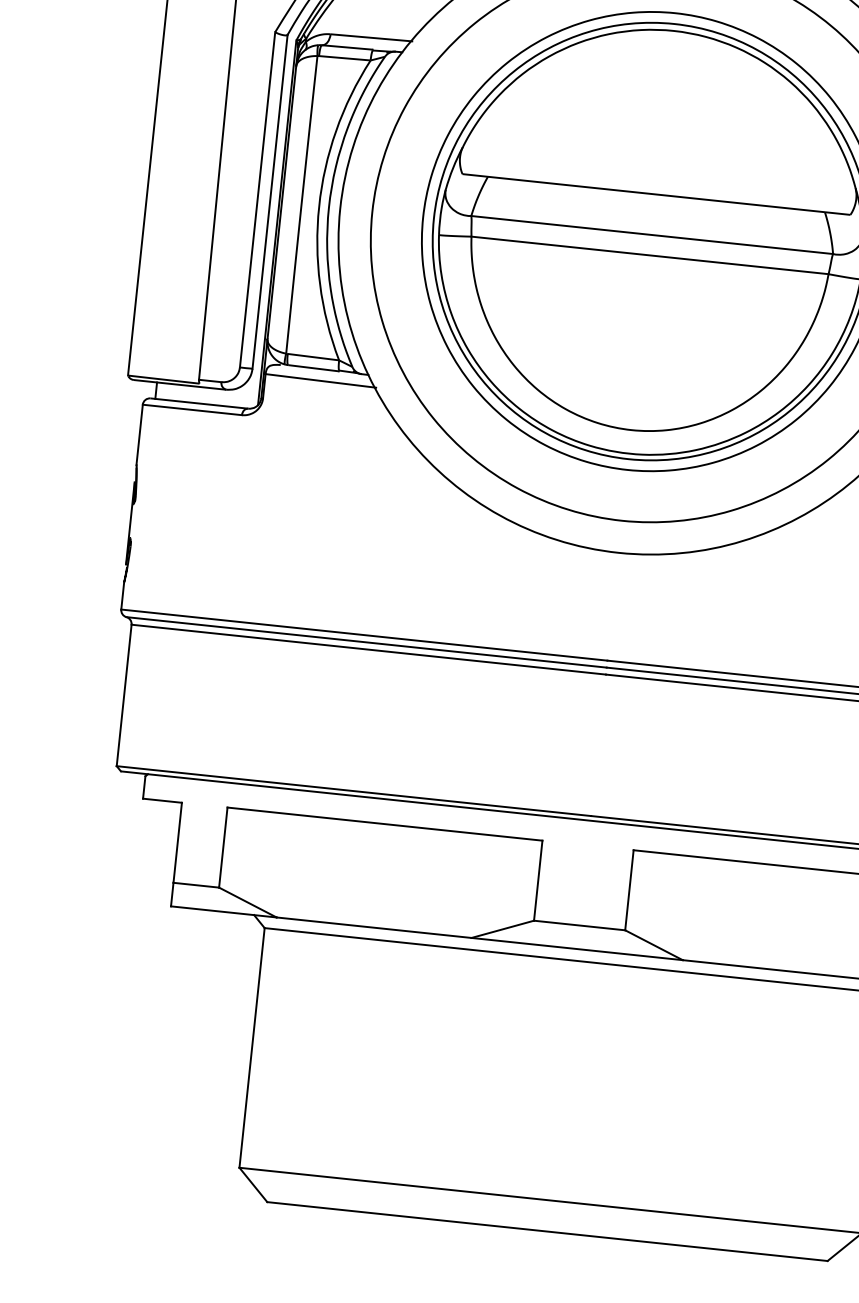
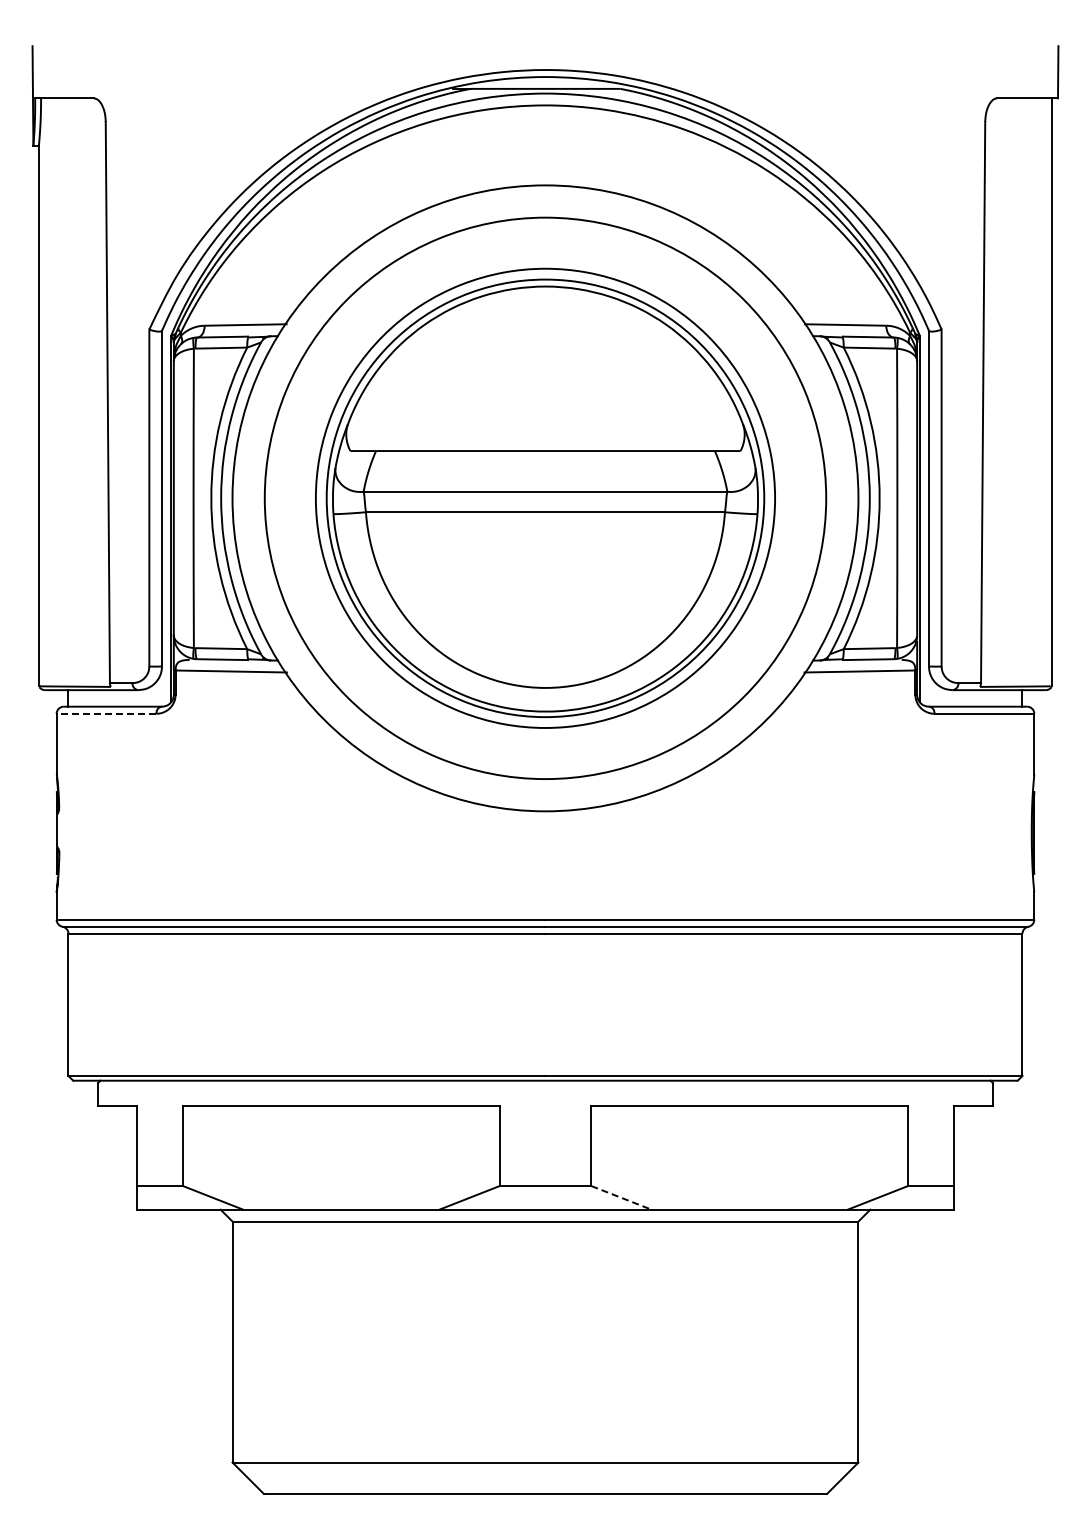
line: (192, 409) -> (106, 713), solid -> dashed
line: (653, 945) -> (621, 1198), solid -> dashed

